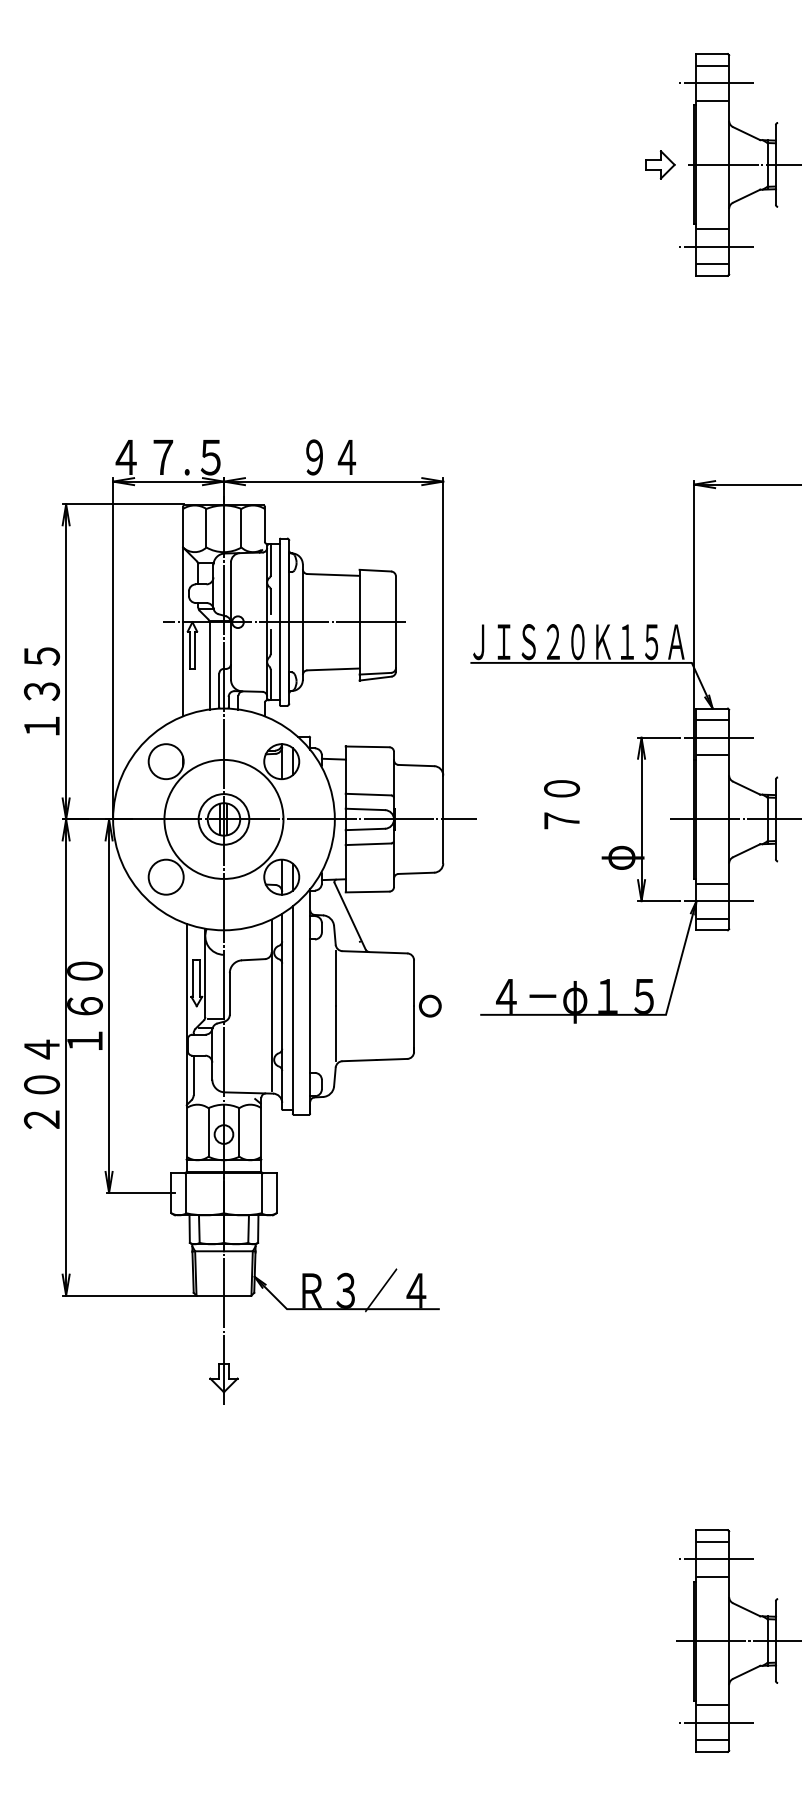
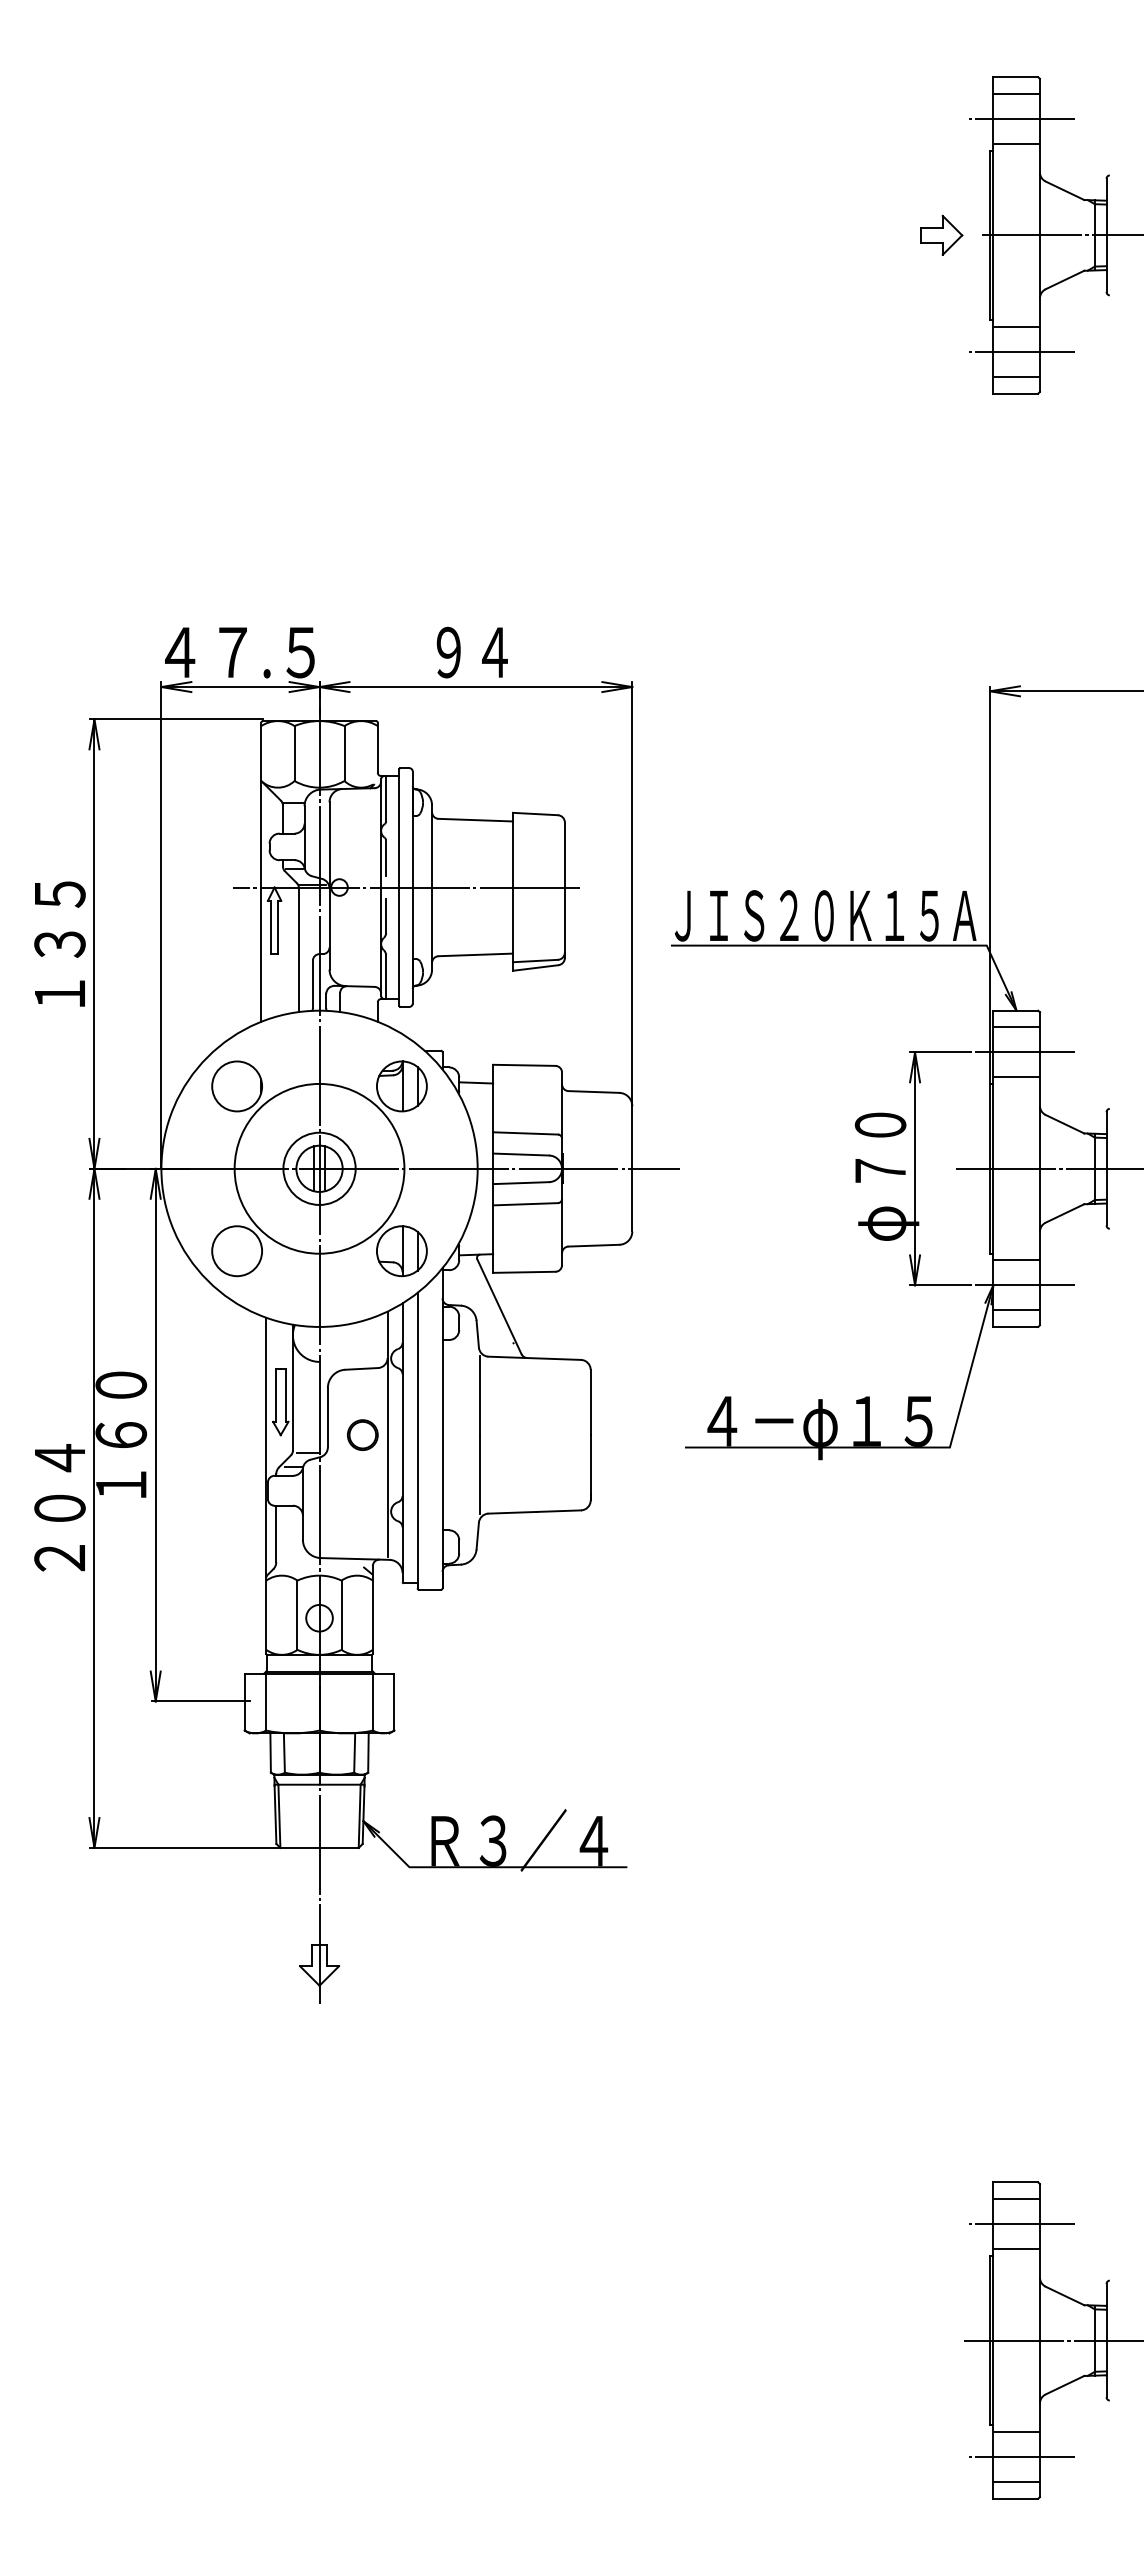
text: (41, 690) -> (59, 943), moved
text: (561, 804) -> (880, 1147), moved
part: (430, 1005) -> (362, 1434), moved
text: (41, 1084) -> (59, 1507), moved

